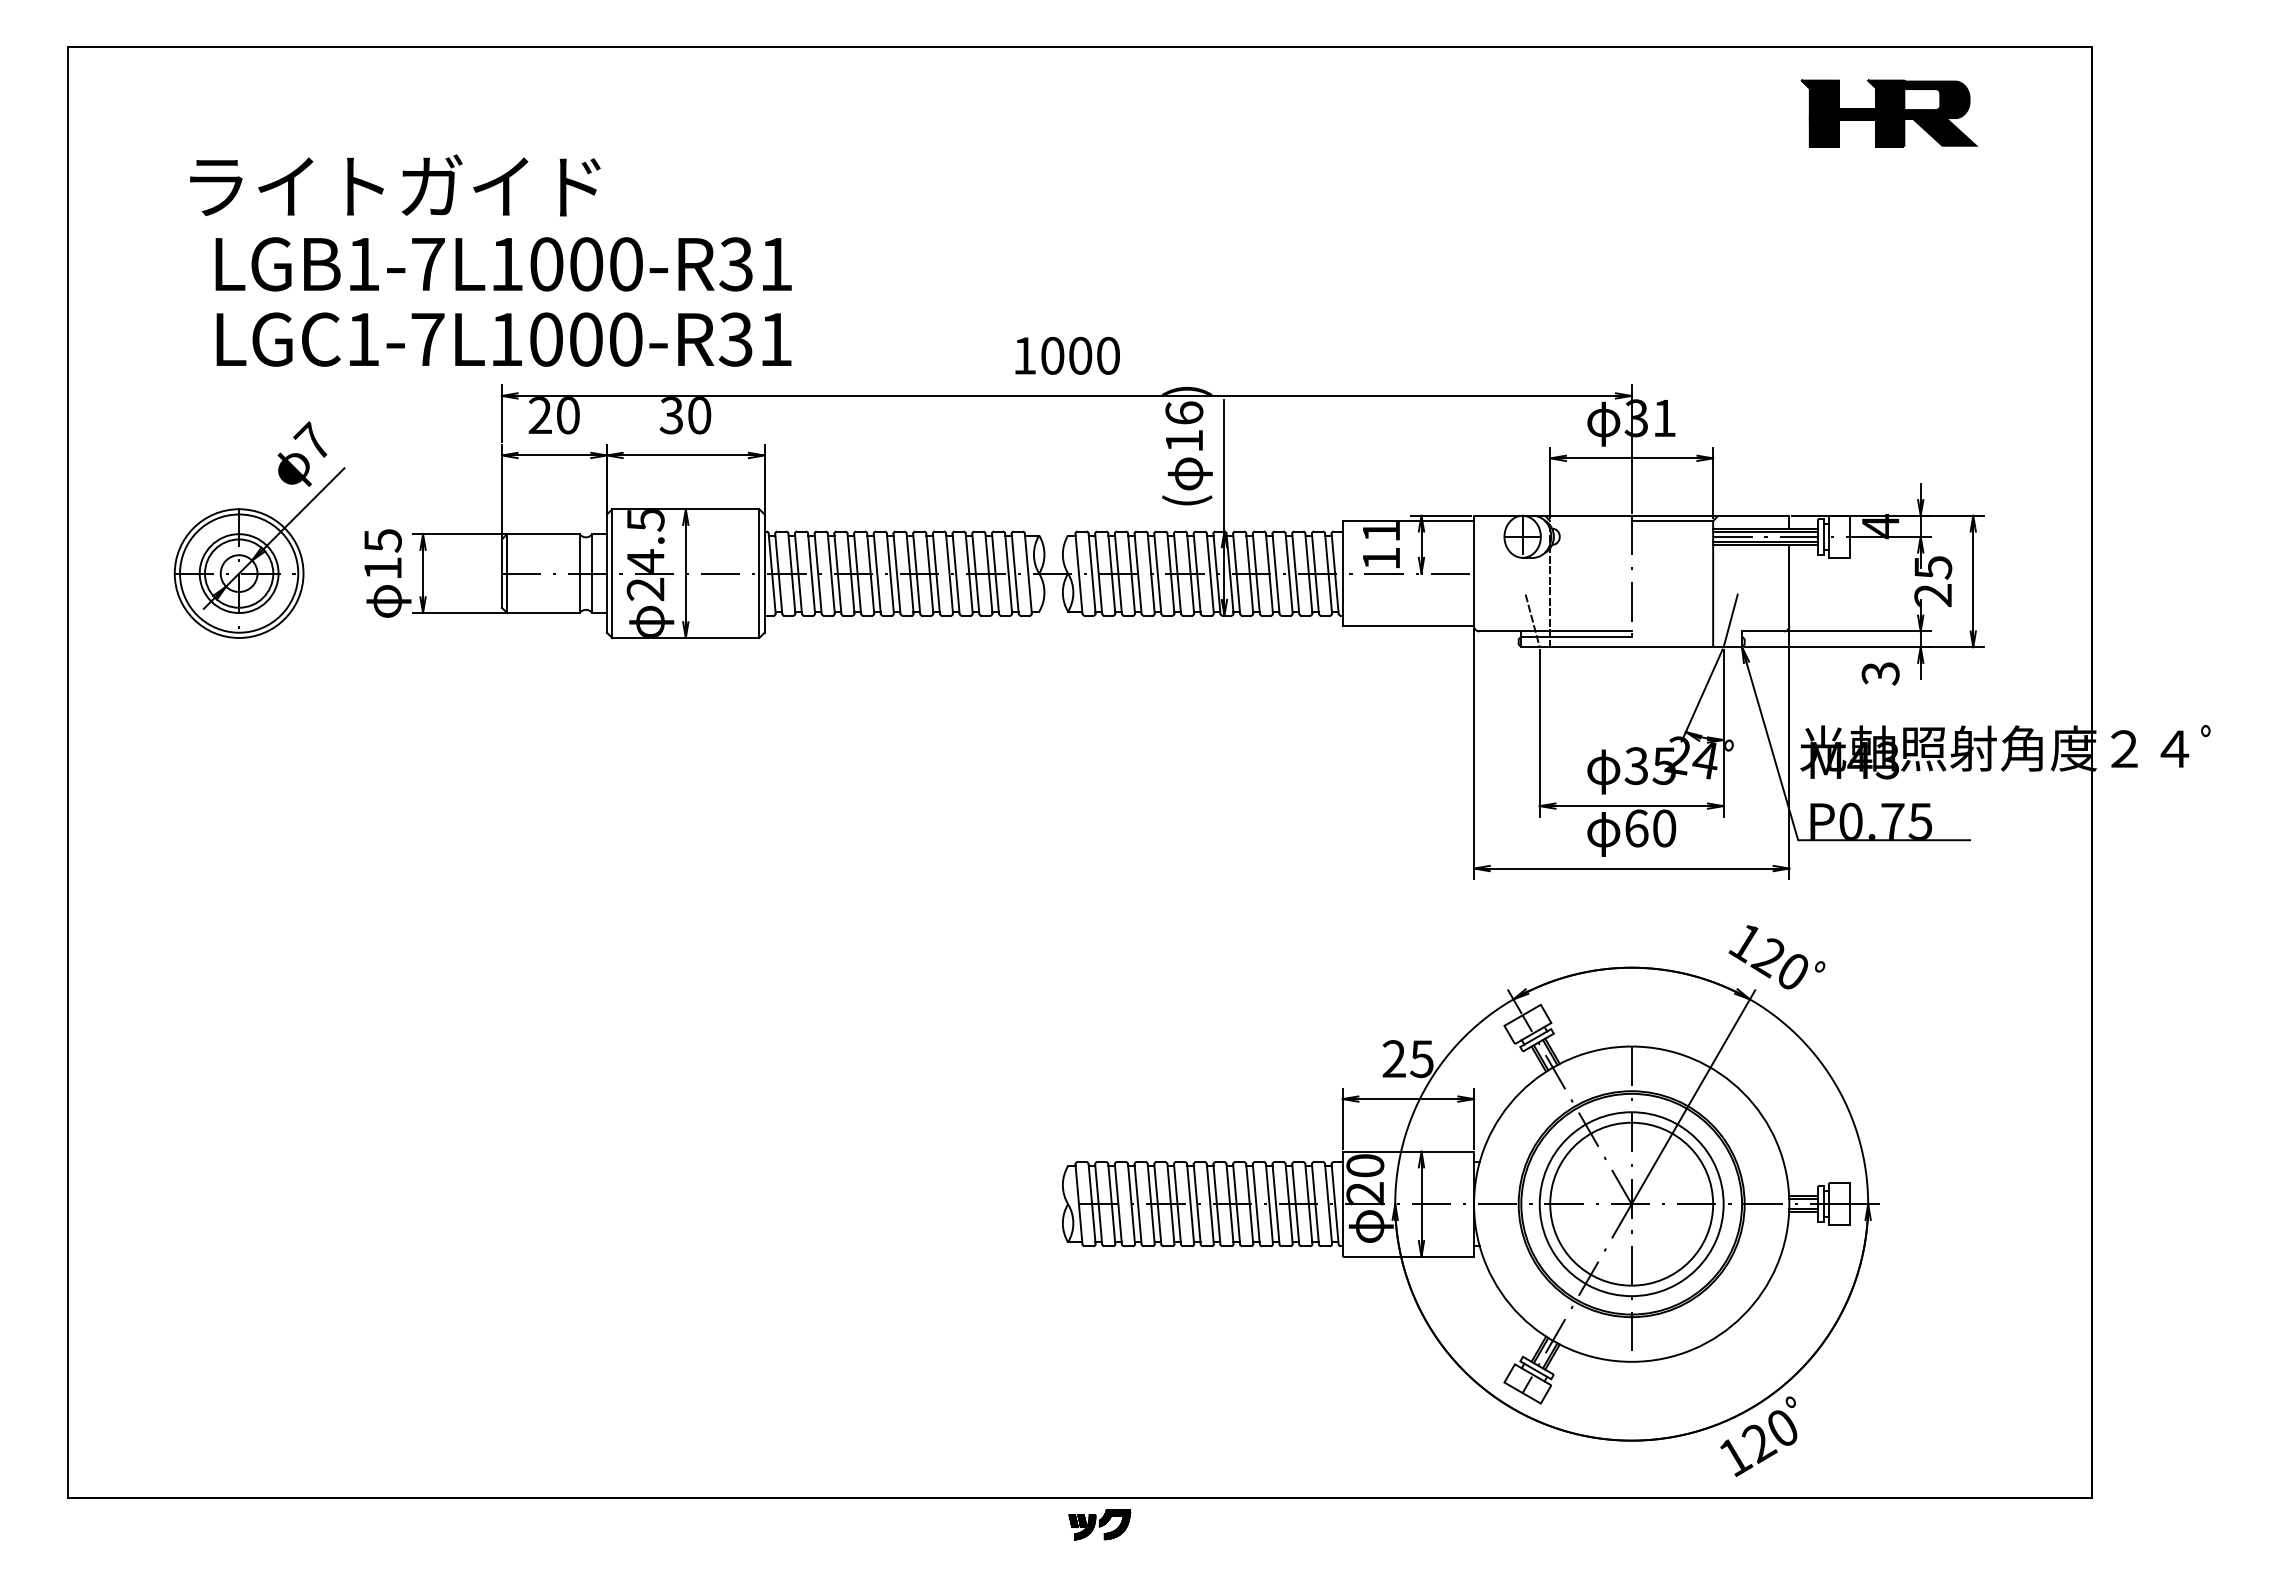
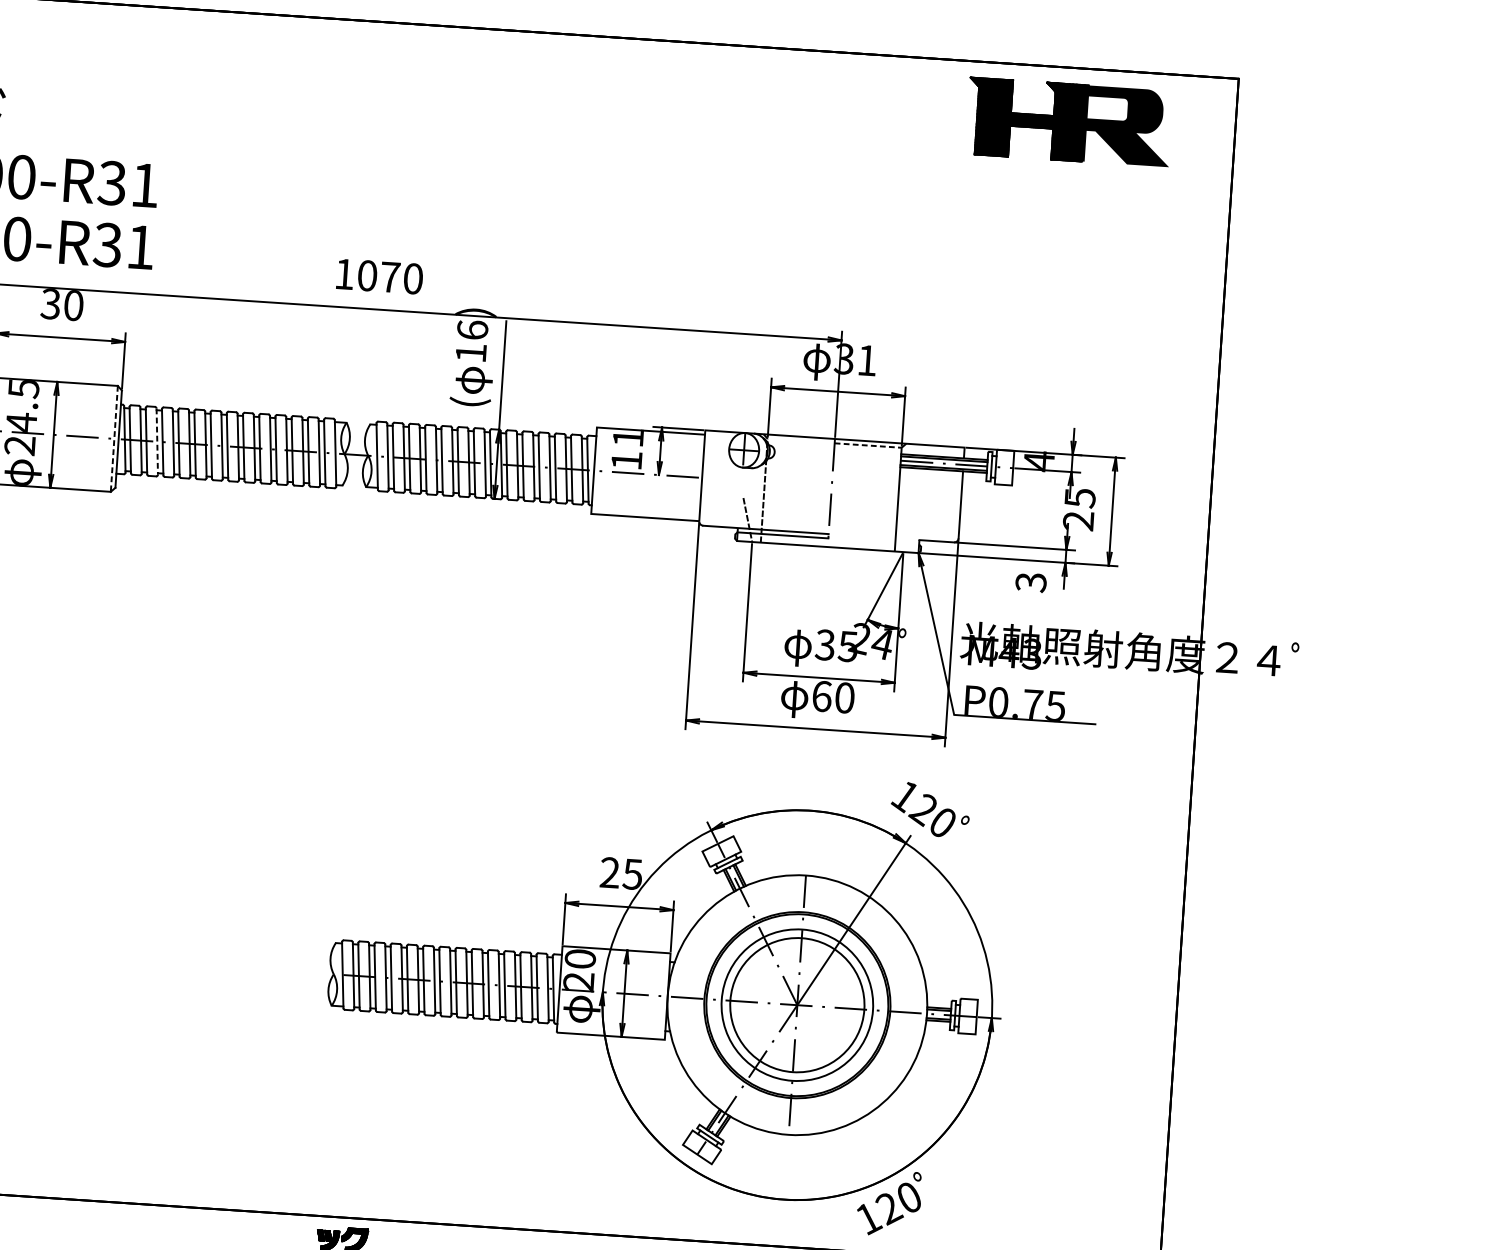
part: (1889, 113) -> (1068, 122), size x1.4
text: (1080, 355) -> (390, 277), 1000 -> 1070
line: (1672, 521) -> (868, 445), solid -> dashed
line: (811, 573) -> (157, 441), solid -> dashed
line: (759, 574) -> (114, 439), solid -> dashed
line: (1730, 620) -> (910, 530), removed

